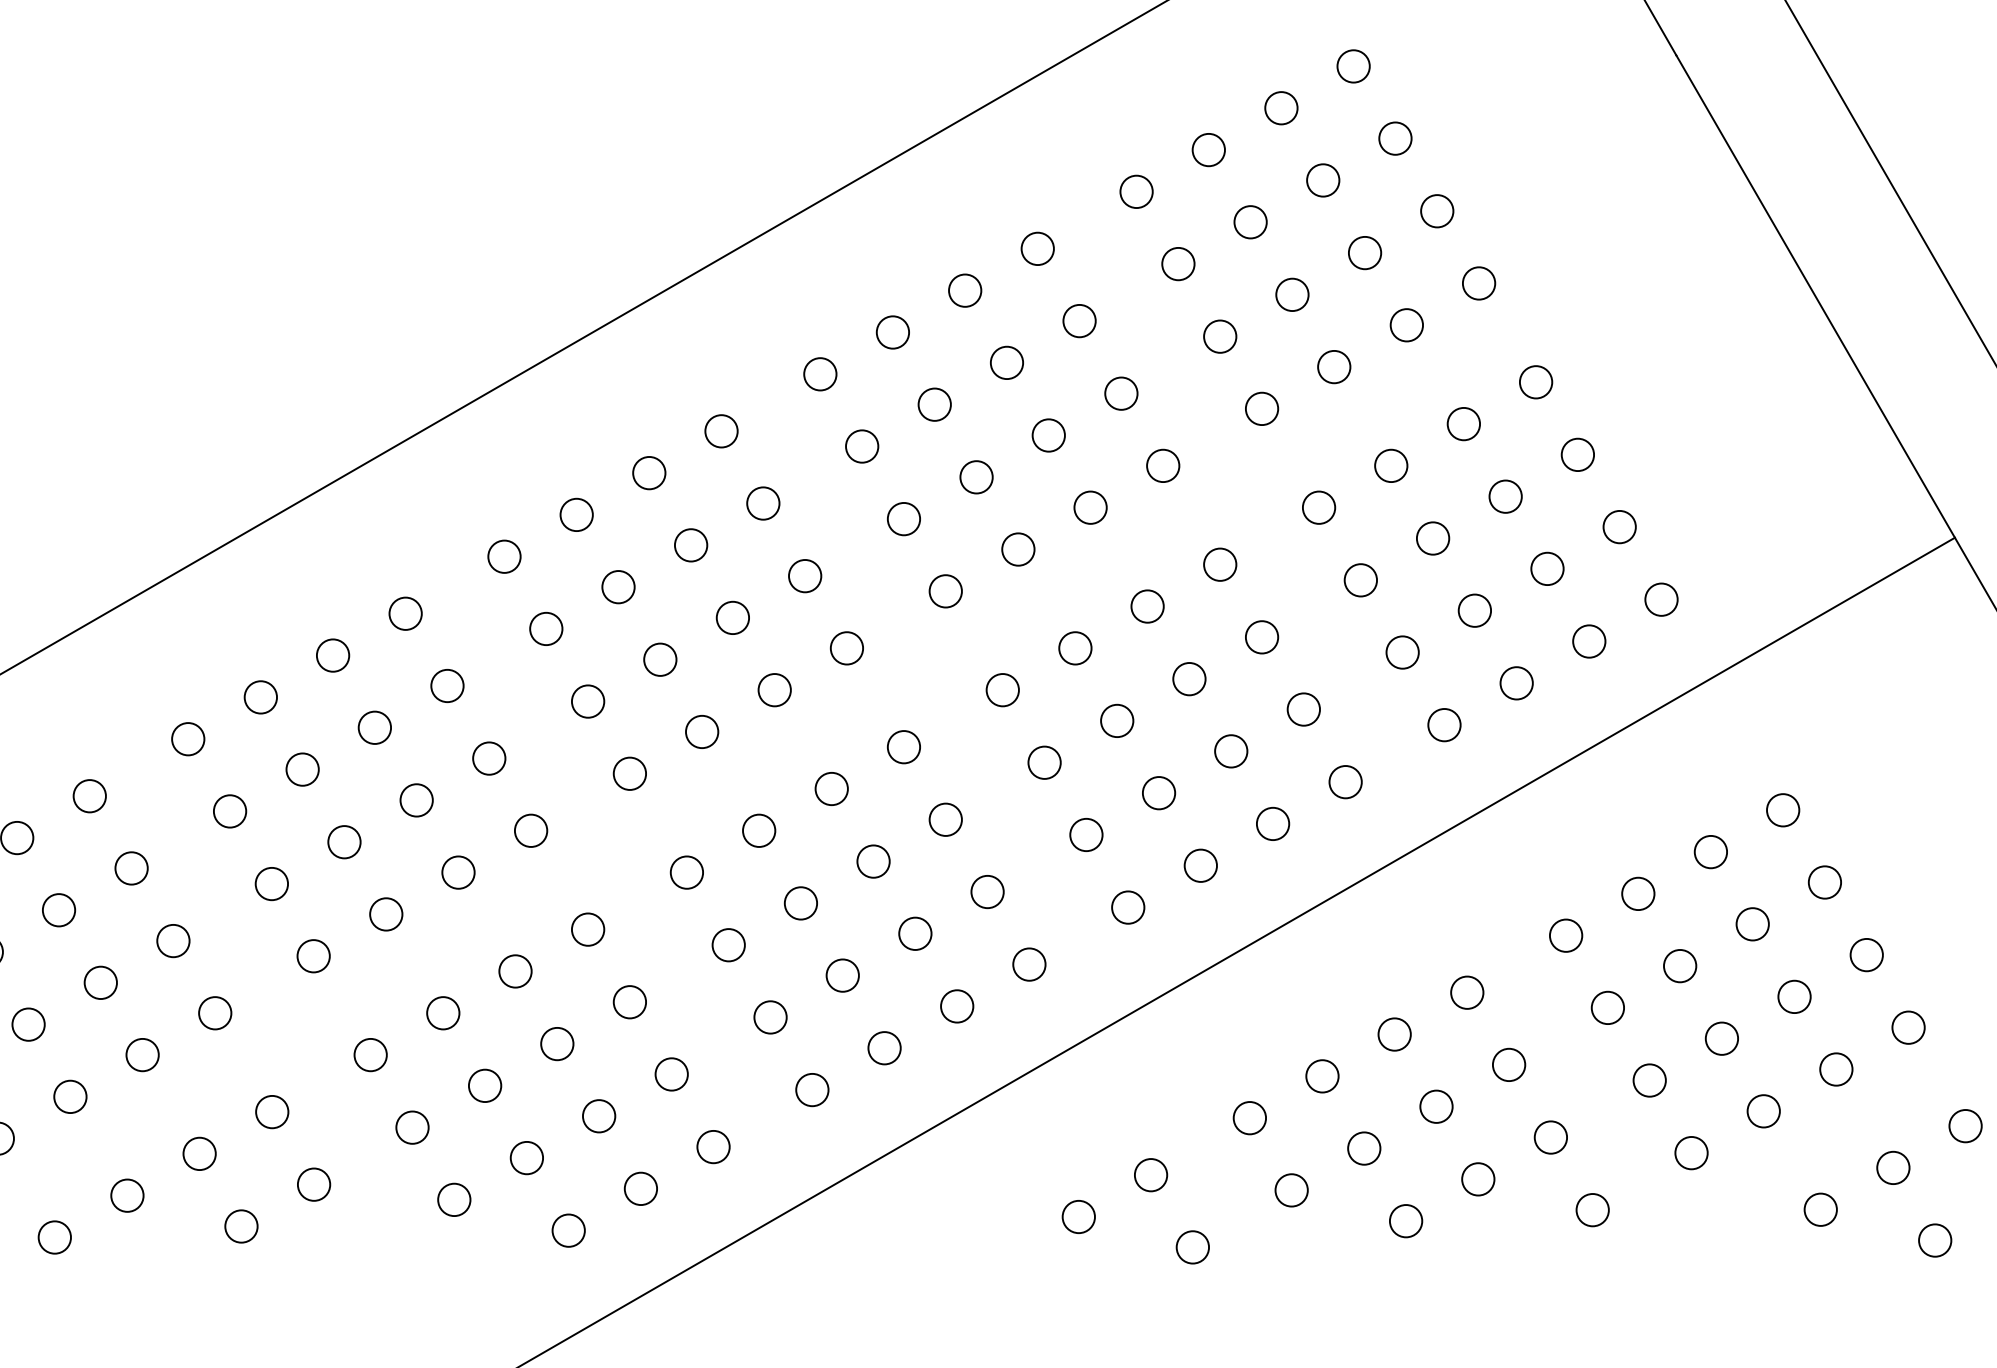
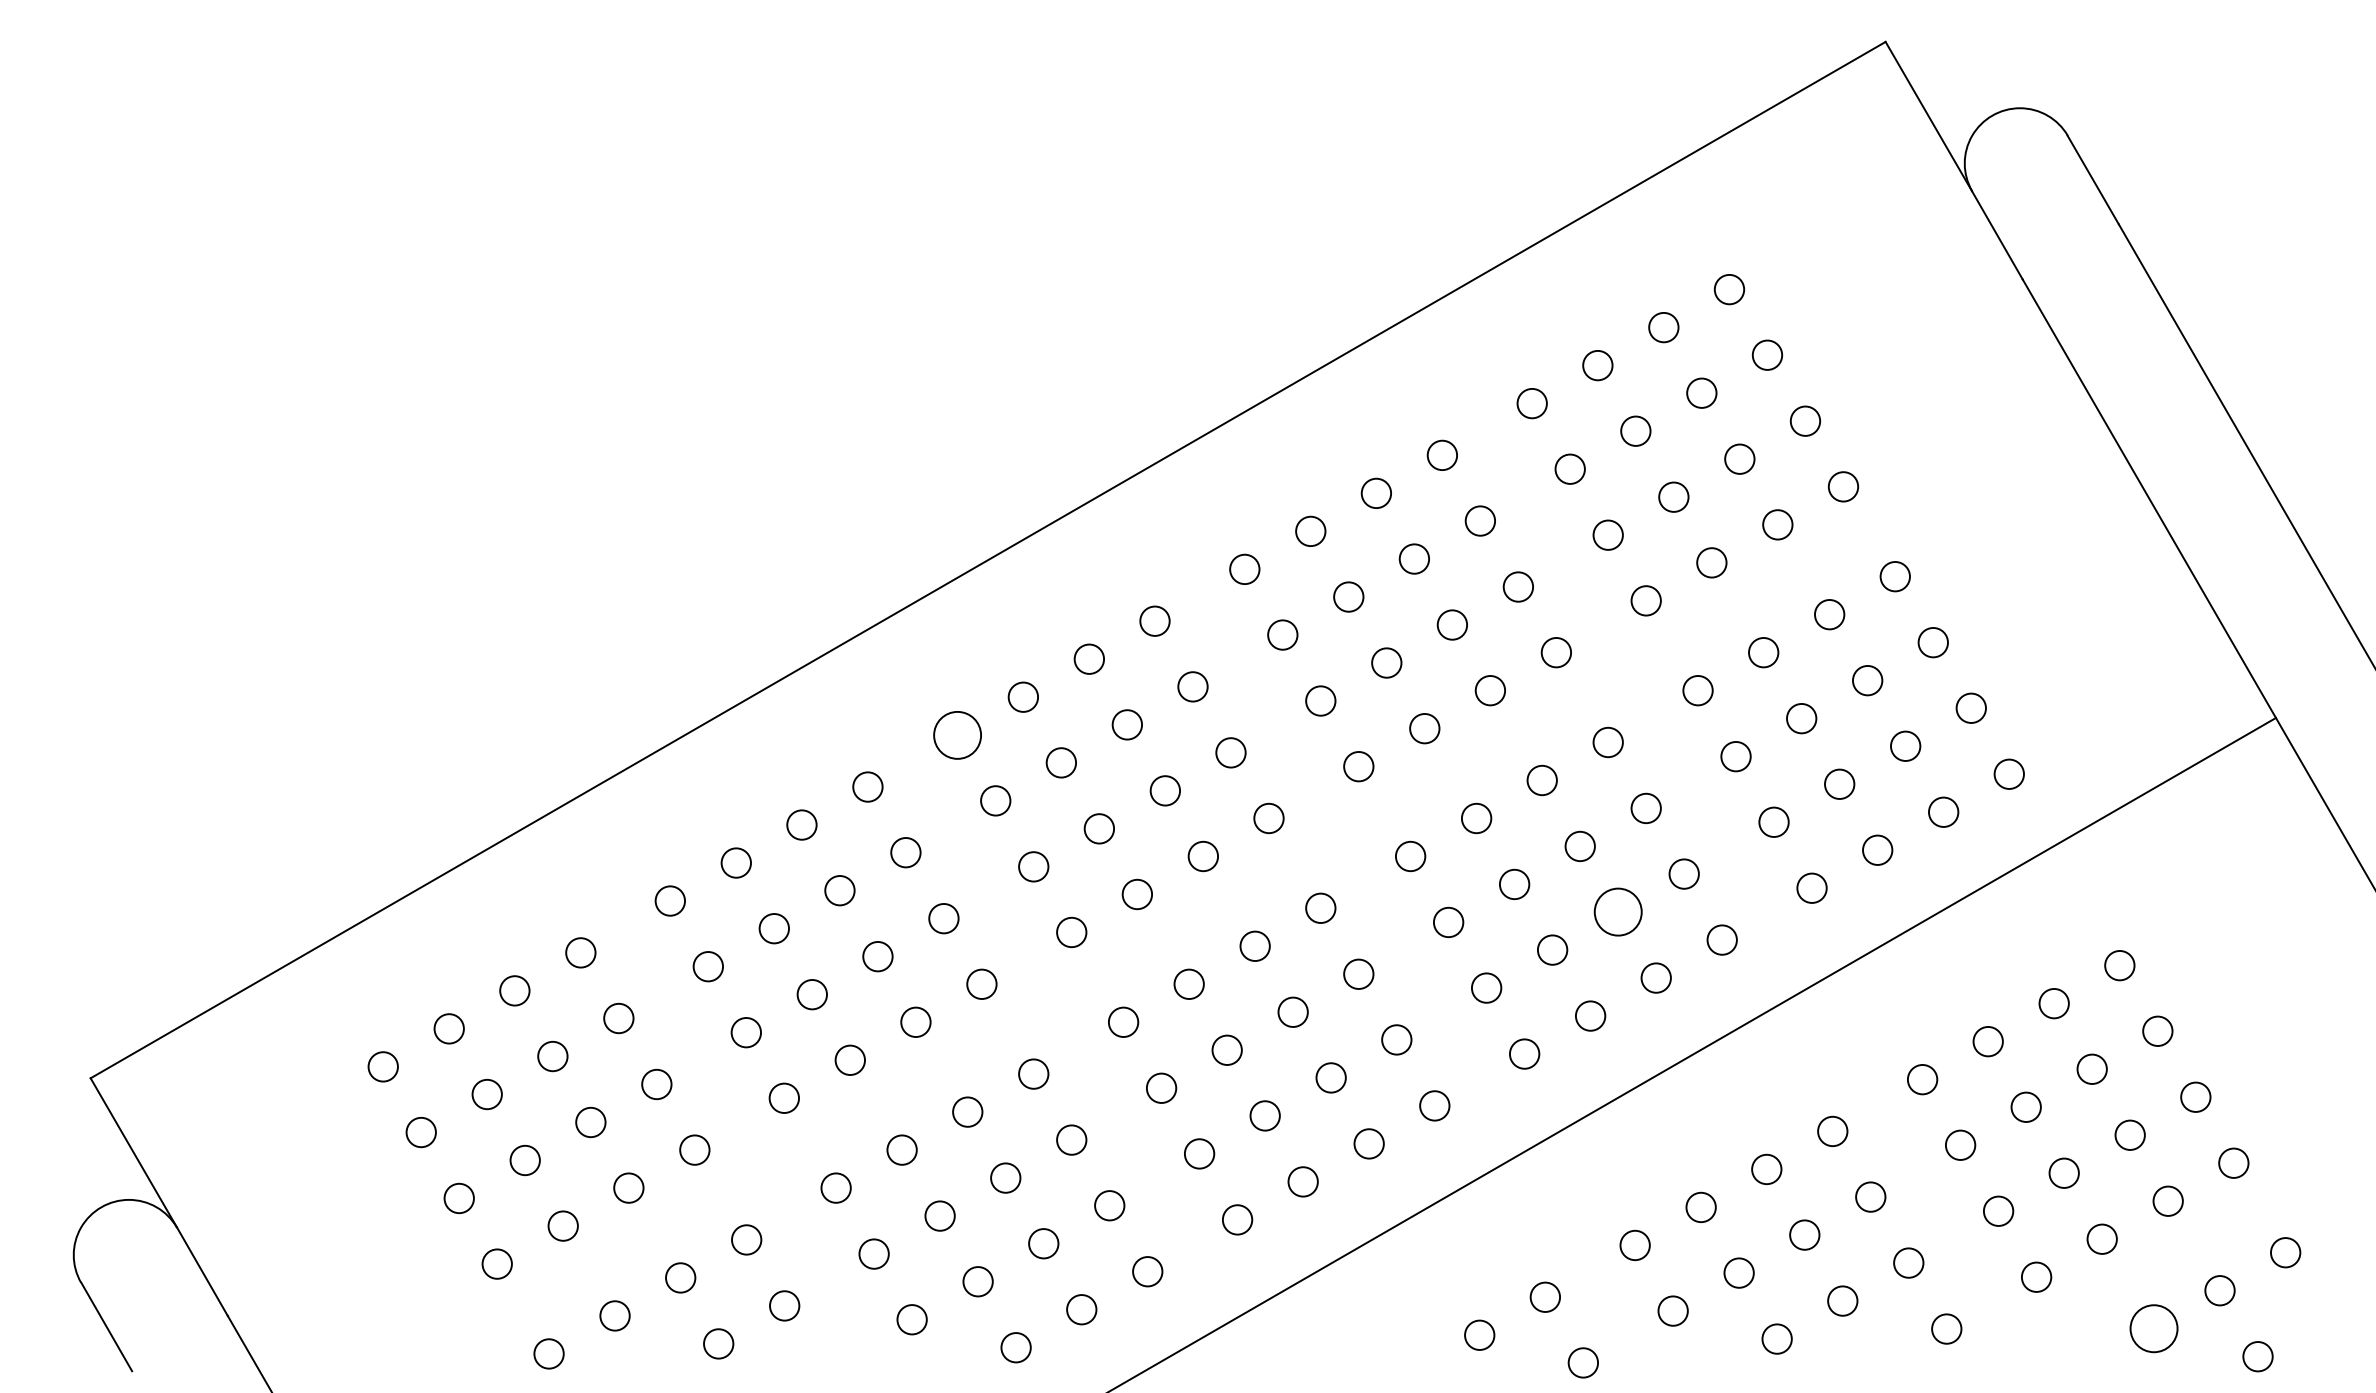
circle: (504, 555) -> (957, 734), size x1.6
circle: (1230, 750) -> (1617, 911), size x1.6
circle: (1820, 1209) -> (2153, 1328), size x1.6

